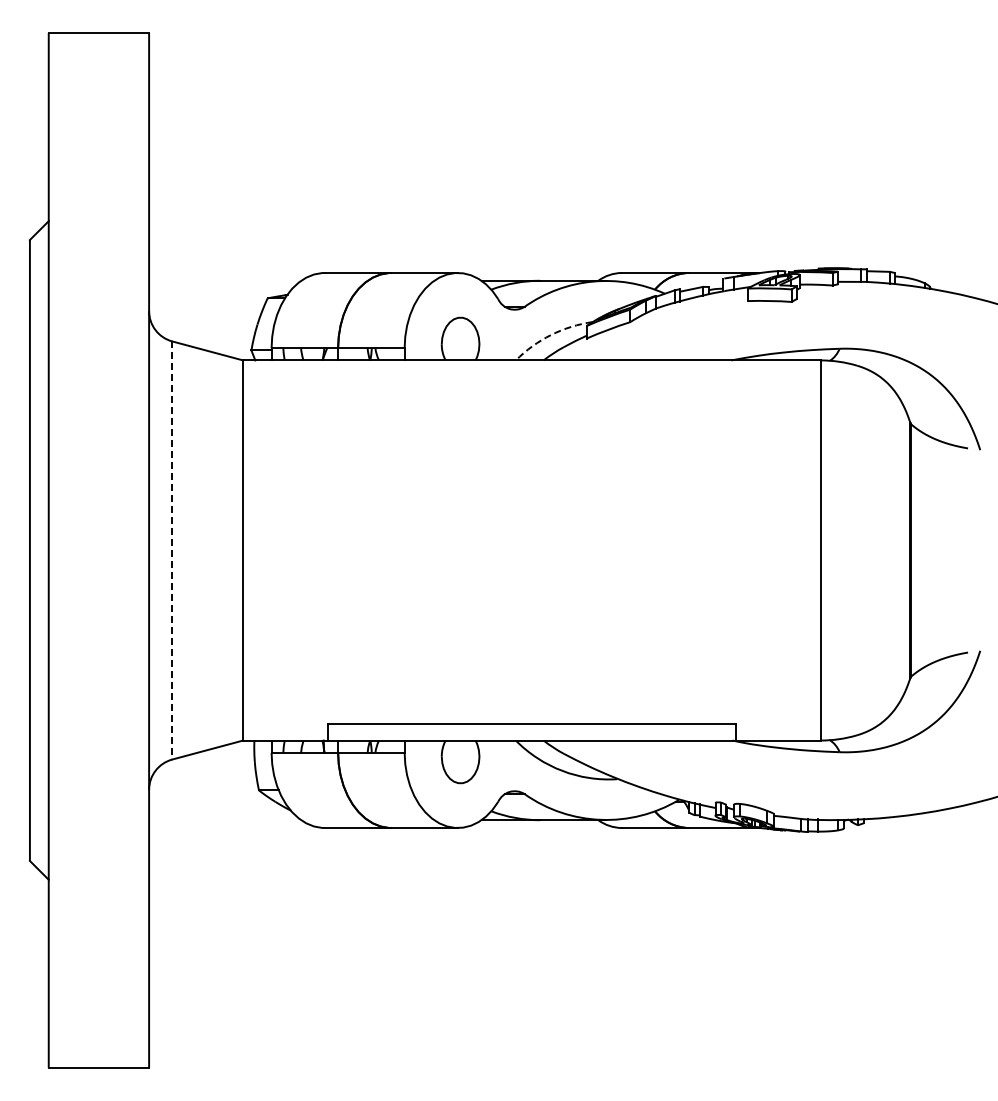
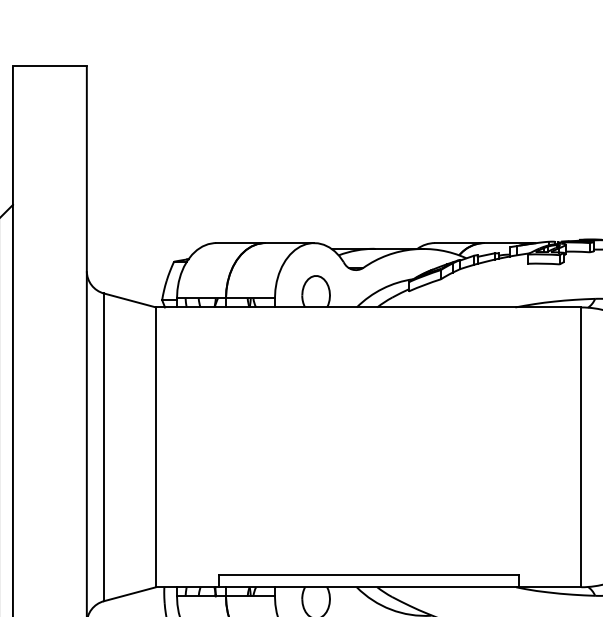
arc: (551, 335) -> (383, 289), dashed -> solid
line: (172, 550) -> (104, 447), dashed -> solid

